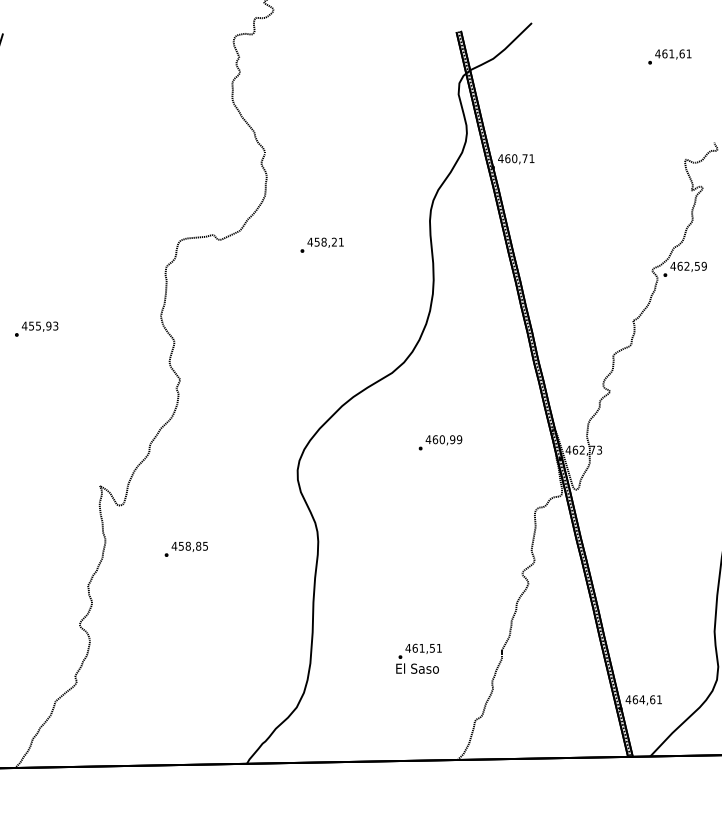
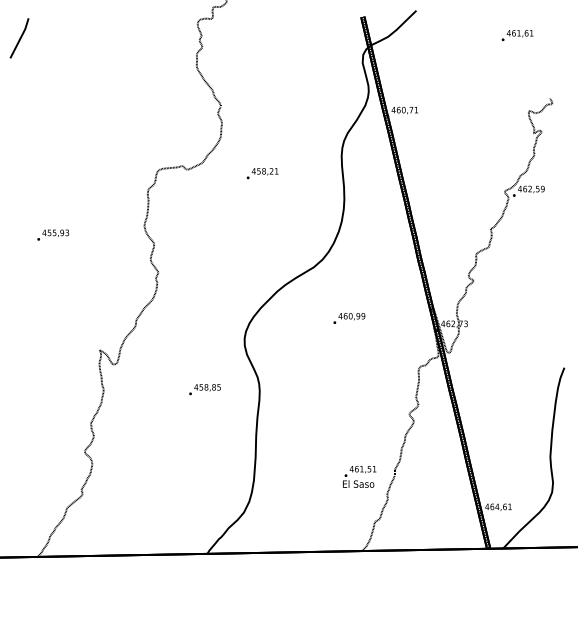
text: (185, 549) -> (204, 389), moved
text: (418, 658) -> (359, 476), moved

